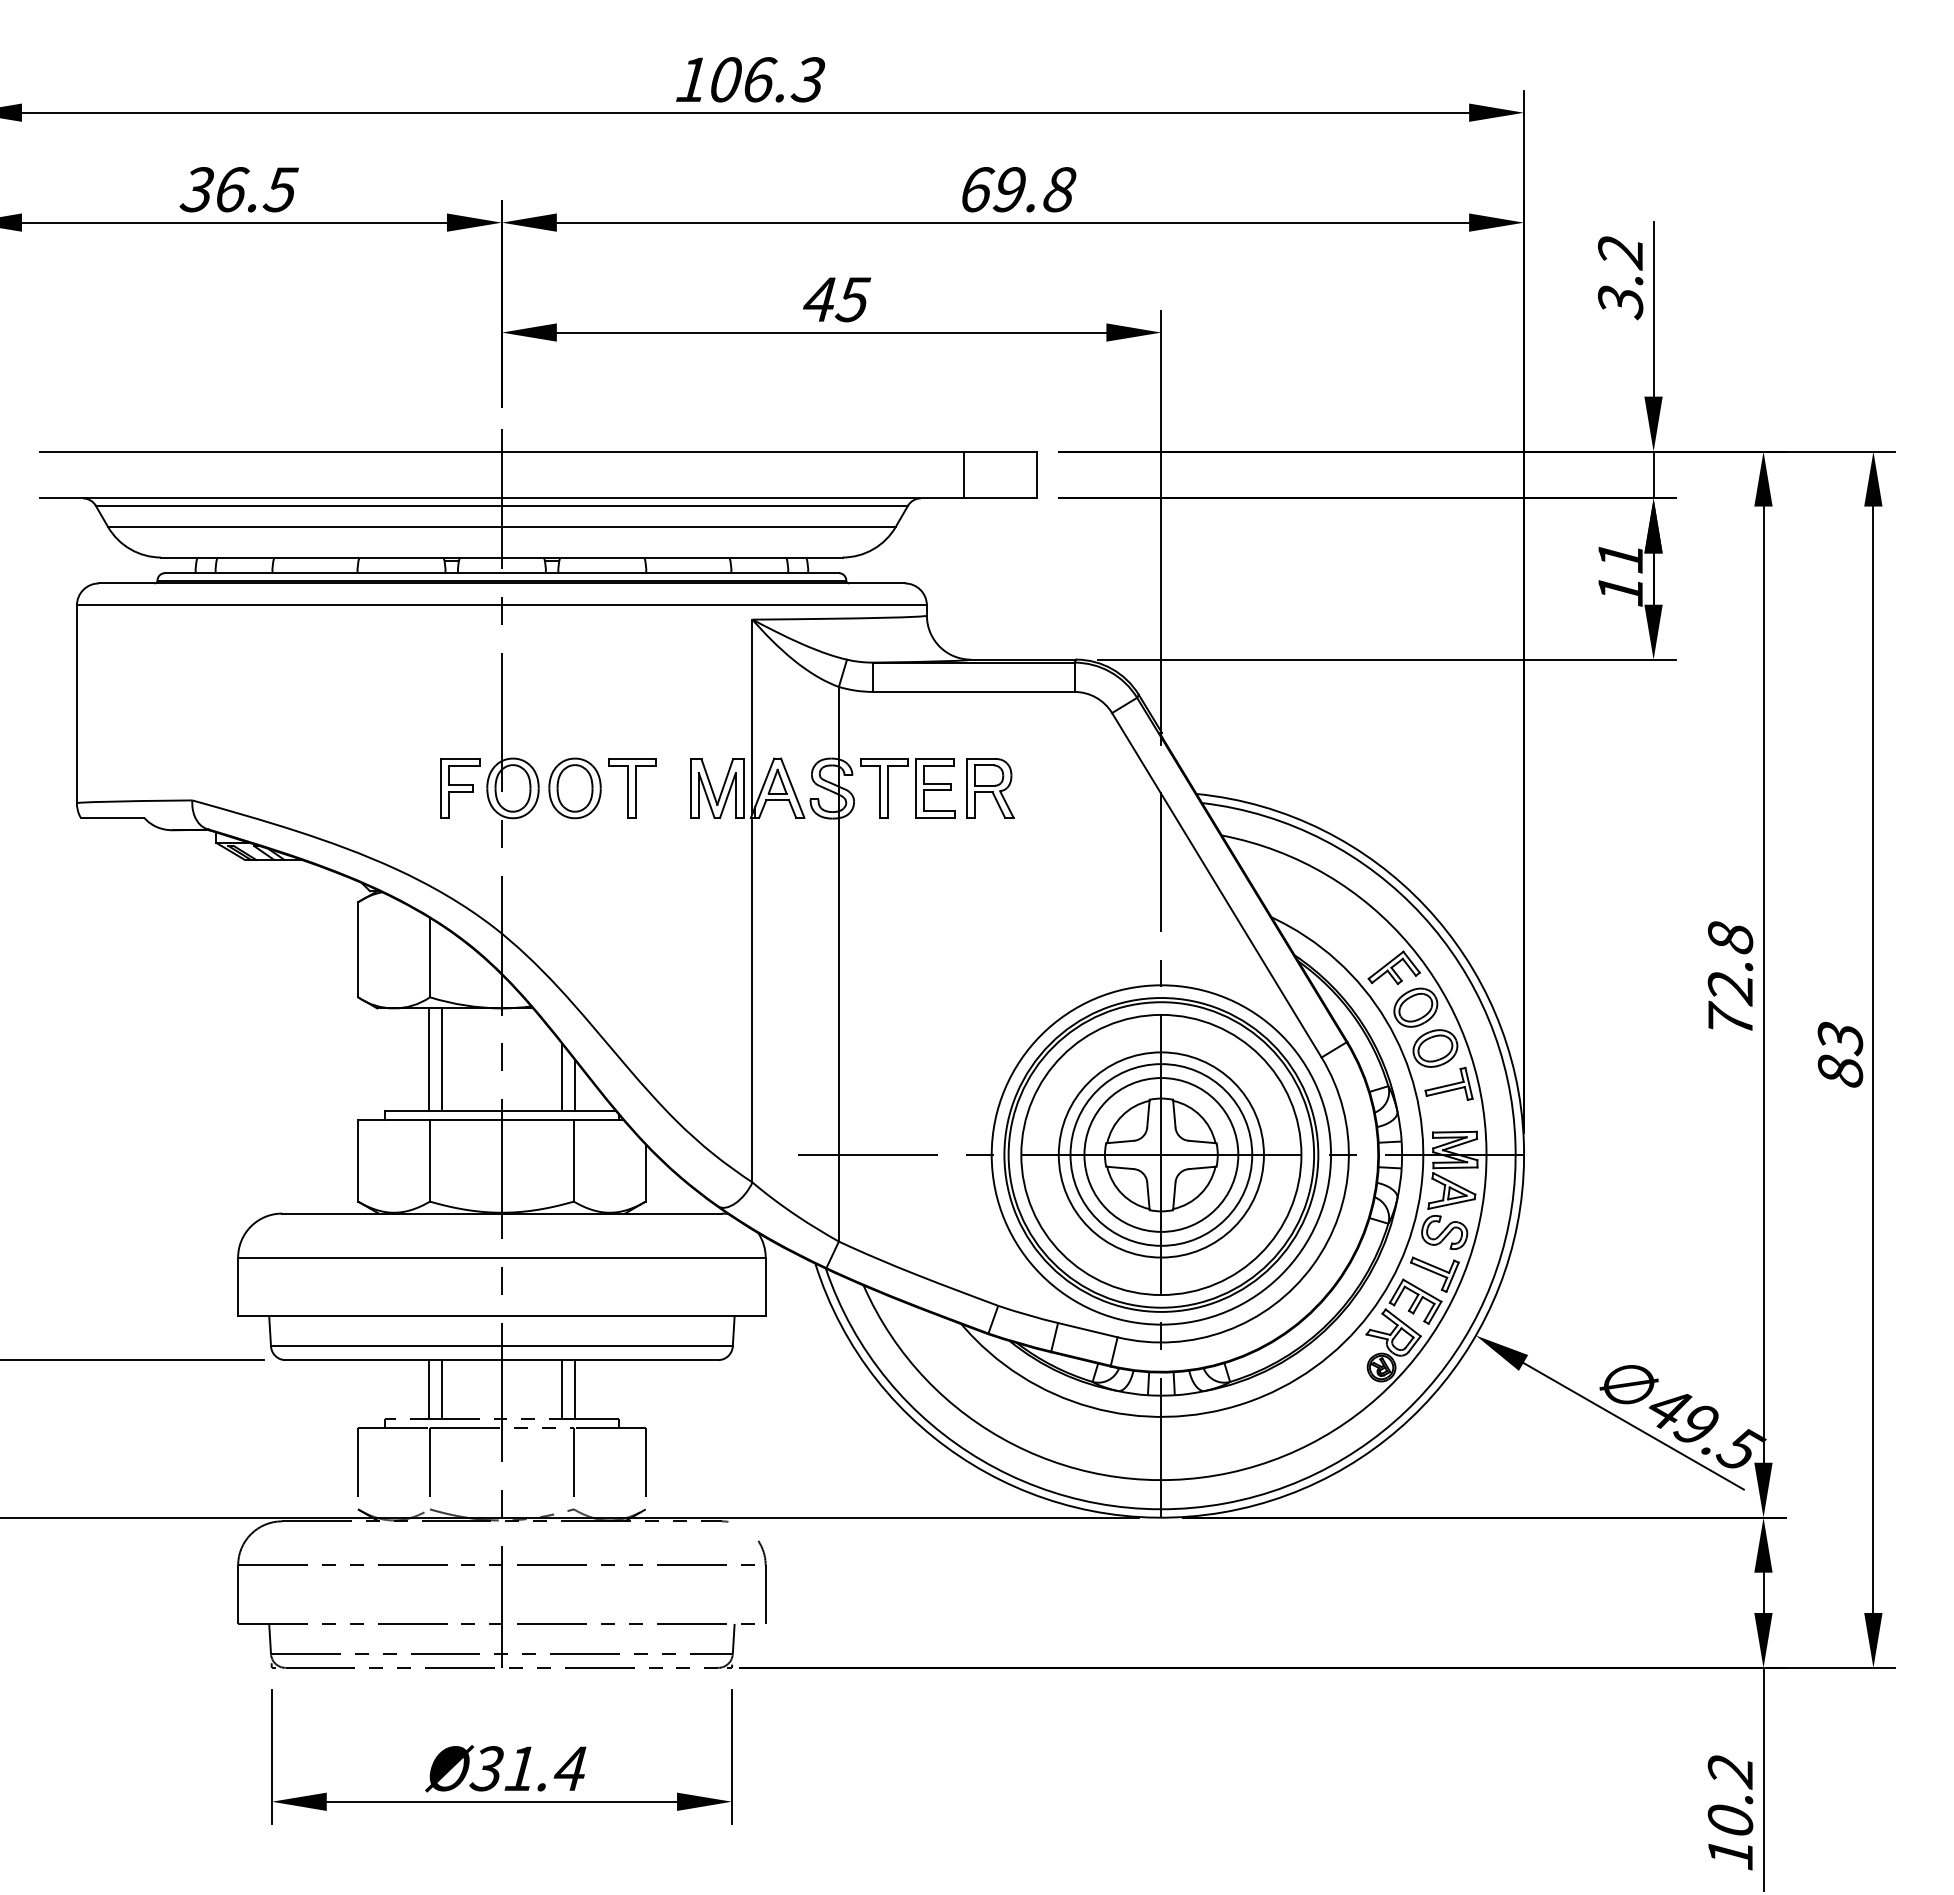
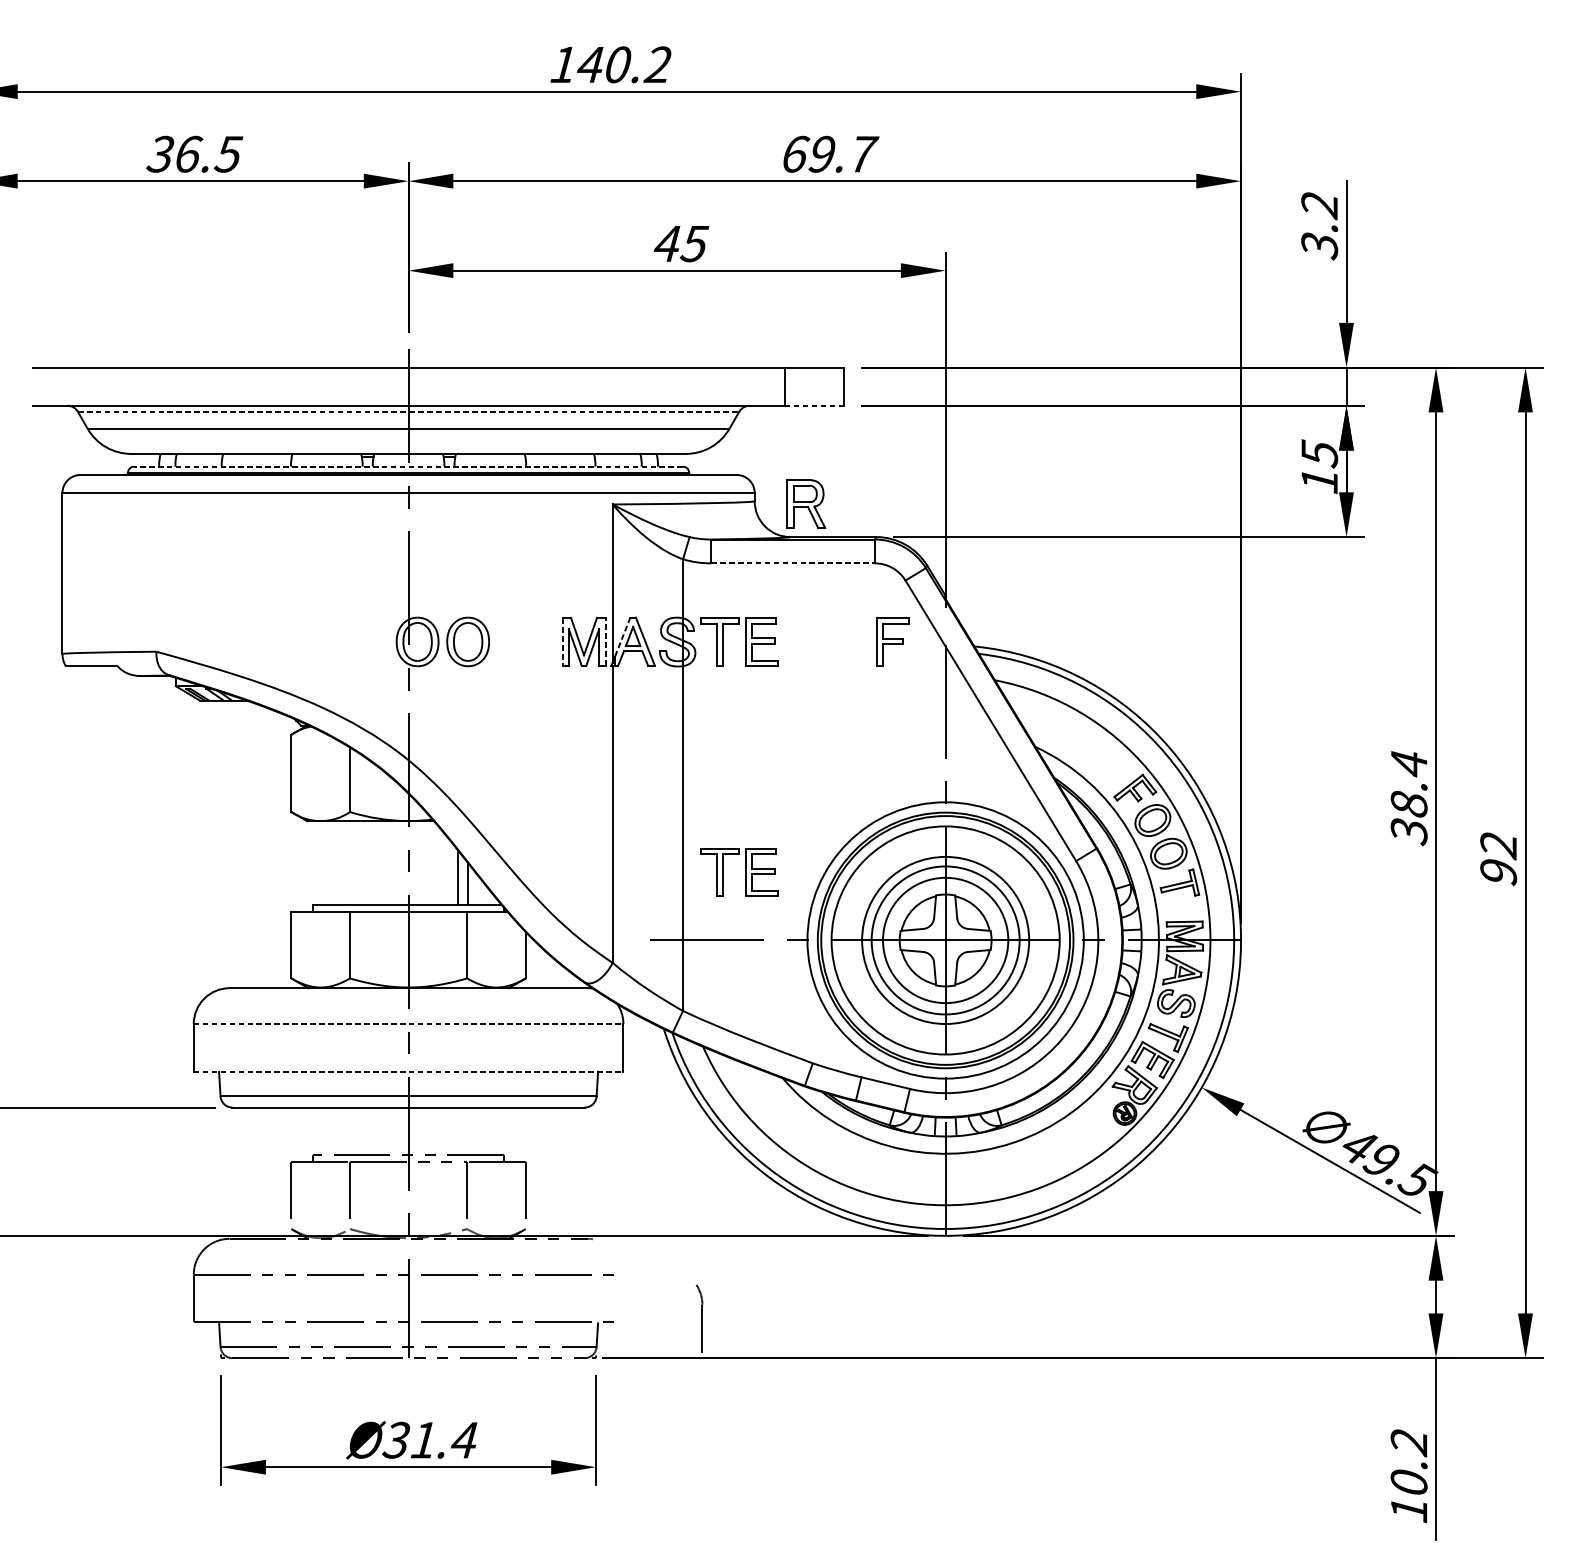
text: (766, 79) -> (624, 64), 106.3 -> 140.2
text: (1061, 189) -> (864, 154), 69.8 -> 69.7
line: (1000, 498) -> (814, 405), solid -> dashed
line: (502, 505) -> (409, 411), solid -> dashed
text: (1620, 557) -> (1319, 453), 11 -> 15
line: (501, 573) -> (408, 466), solid -> dashed
line: (973, 691) -> (792, 563), solid -> dashed
line: (764, 783) -> (622, 637), solid -> dashed
part: (460, 788) -> (892, 642), moved
part: (632, 788) -> (514, 642), removed
line: (743, 788) -> (605, 642), solid -> dashed
part: (990, 788) -> (806, 504), moved
line: (690, 789) -> (562, 642), solid -> dashed
text: (1730, 980) -> (1409, 798), 72.8 -> 38.4
text: (1840, 1054) -> (1498, 858), 83 -> 92
line: (428, 1059) -> (348, 862), removed
line: (441, 1059) -> (359, 862), removed
part: (915, 1071) -> (745, 872), added
line: (501, 1257) -> (408, 1023), solid -> dashed
line: (501, 1316) -> (408, 1072), solid -> dashed
line: (428, 1389) -> (348, 1131), removed
line: (441, 1389) -> (359, 1131), removed
line: (562, 1389) -> (457, 1131), removed
line: (575, 1389) -> (468, 1131), removed
part: (761, 1581) -> (698, 1317), moved

